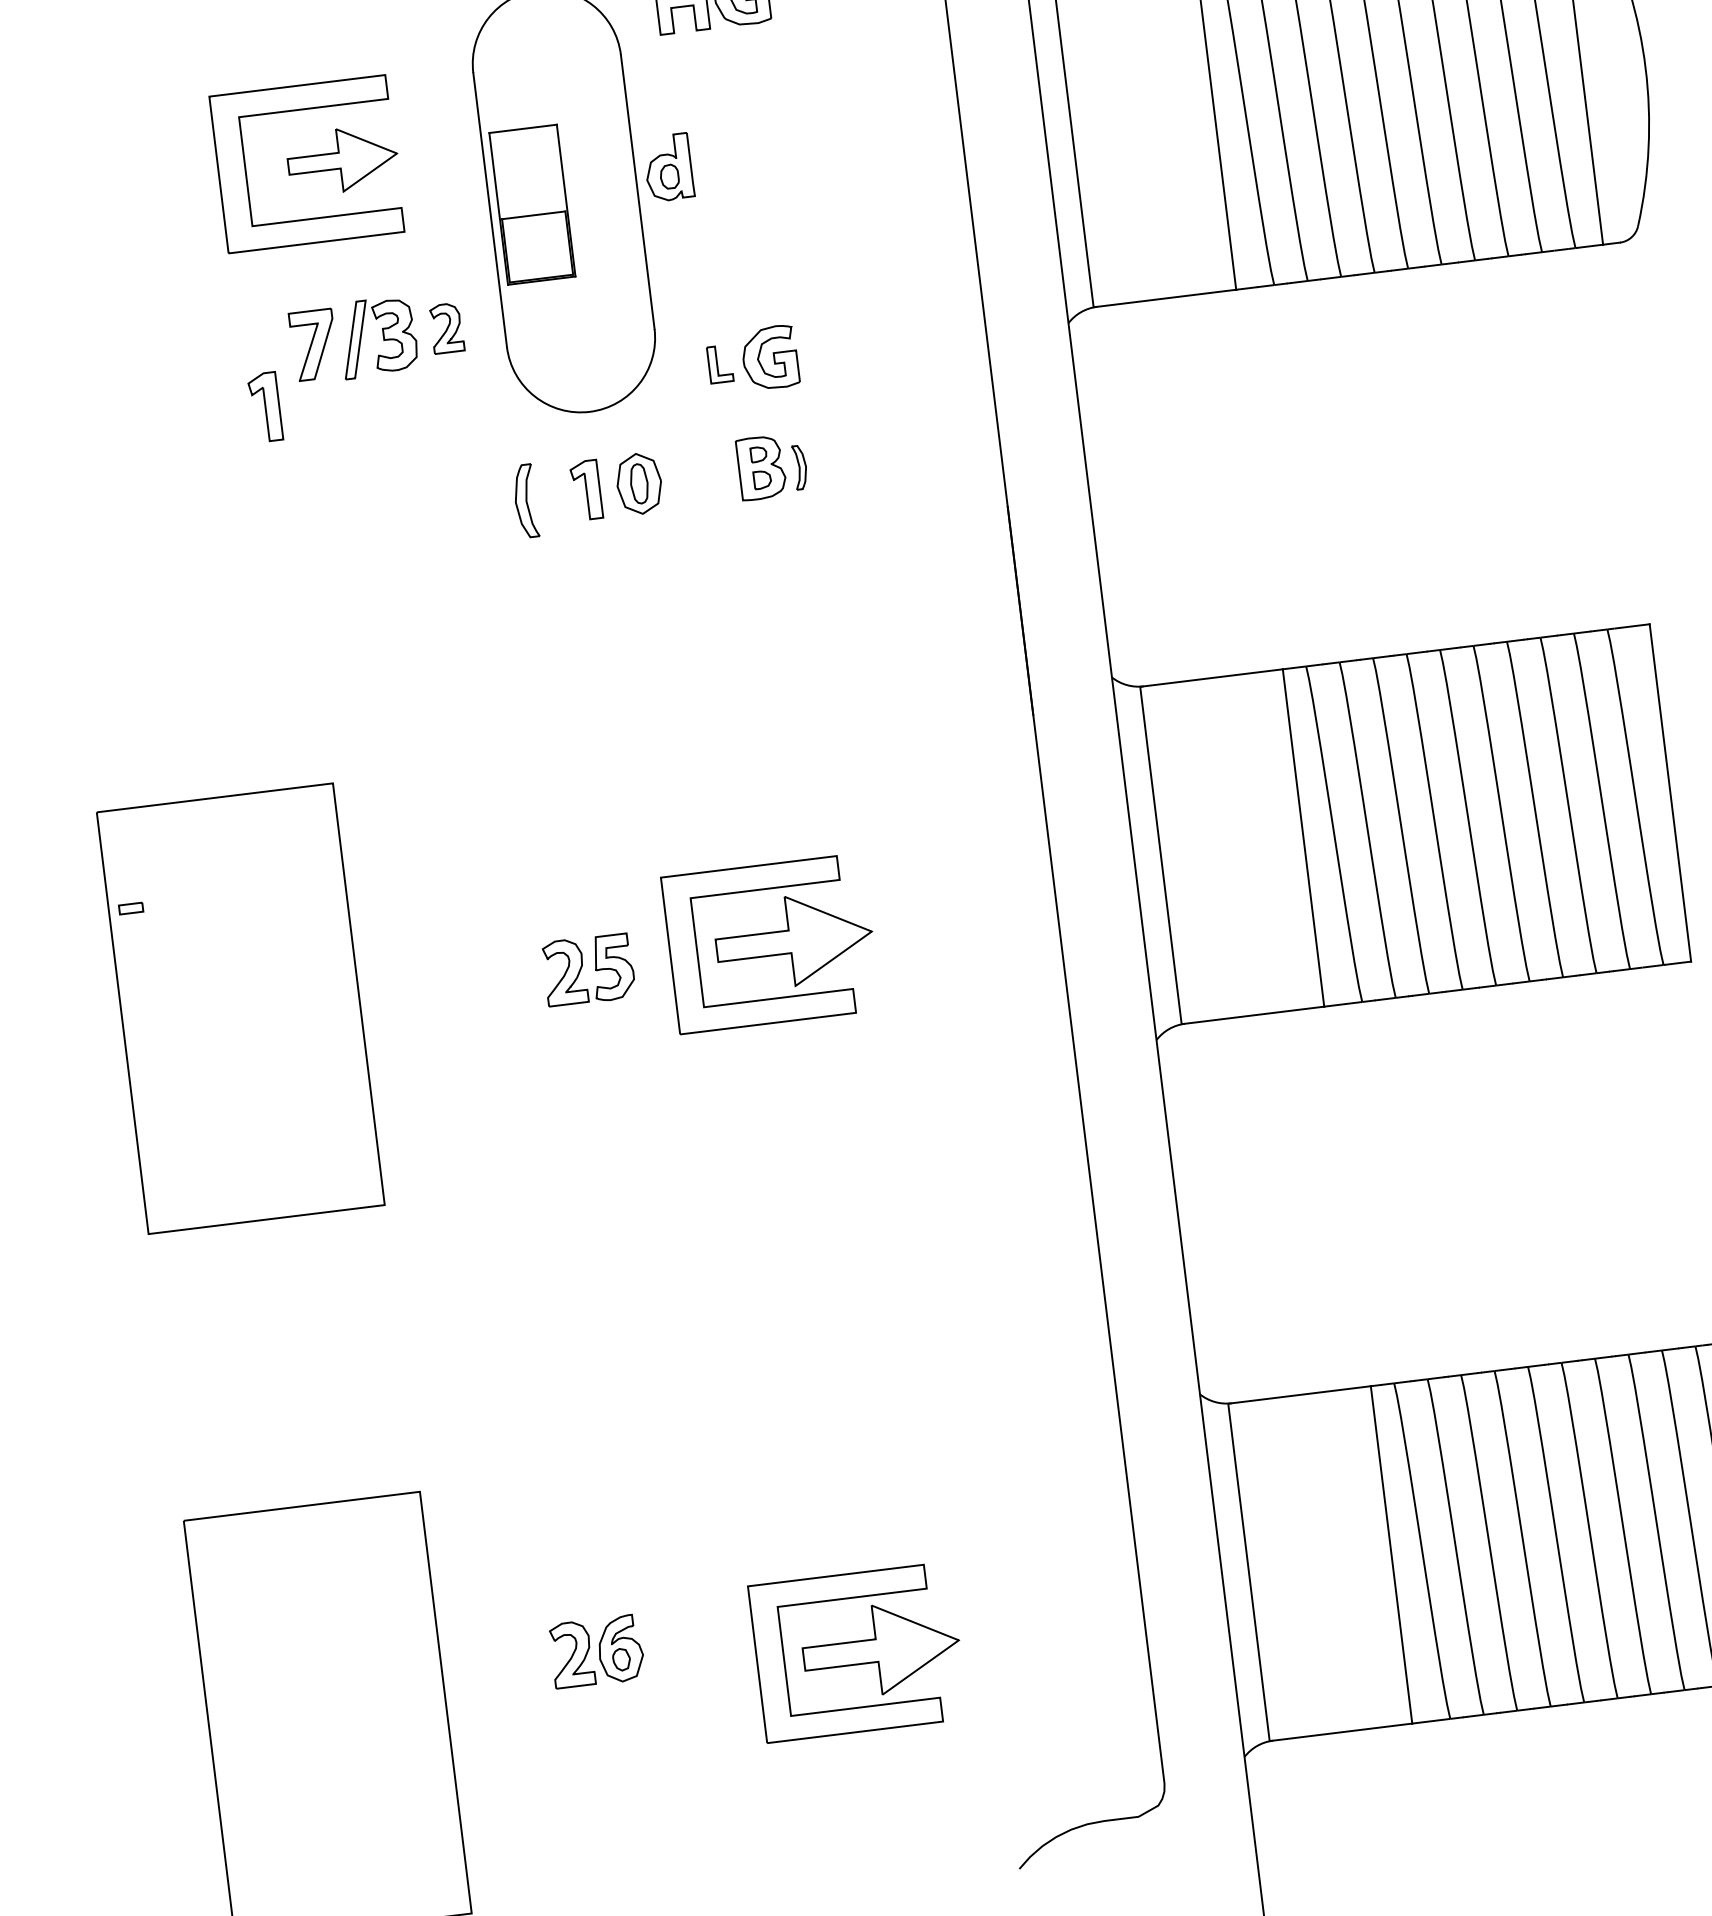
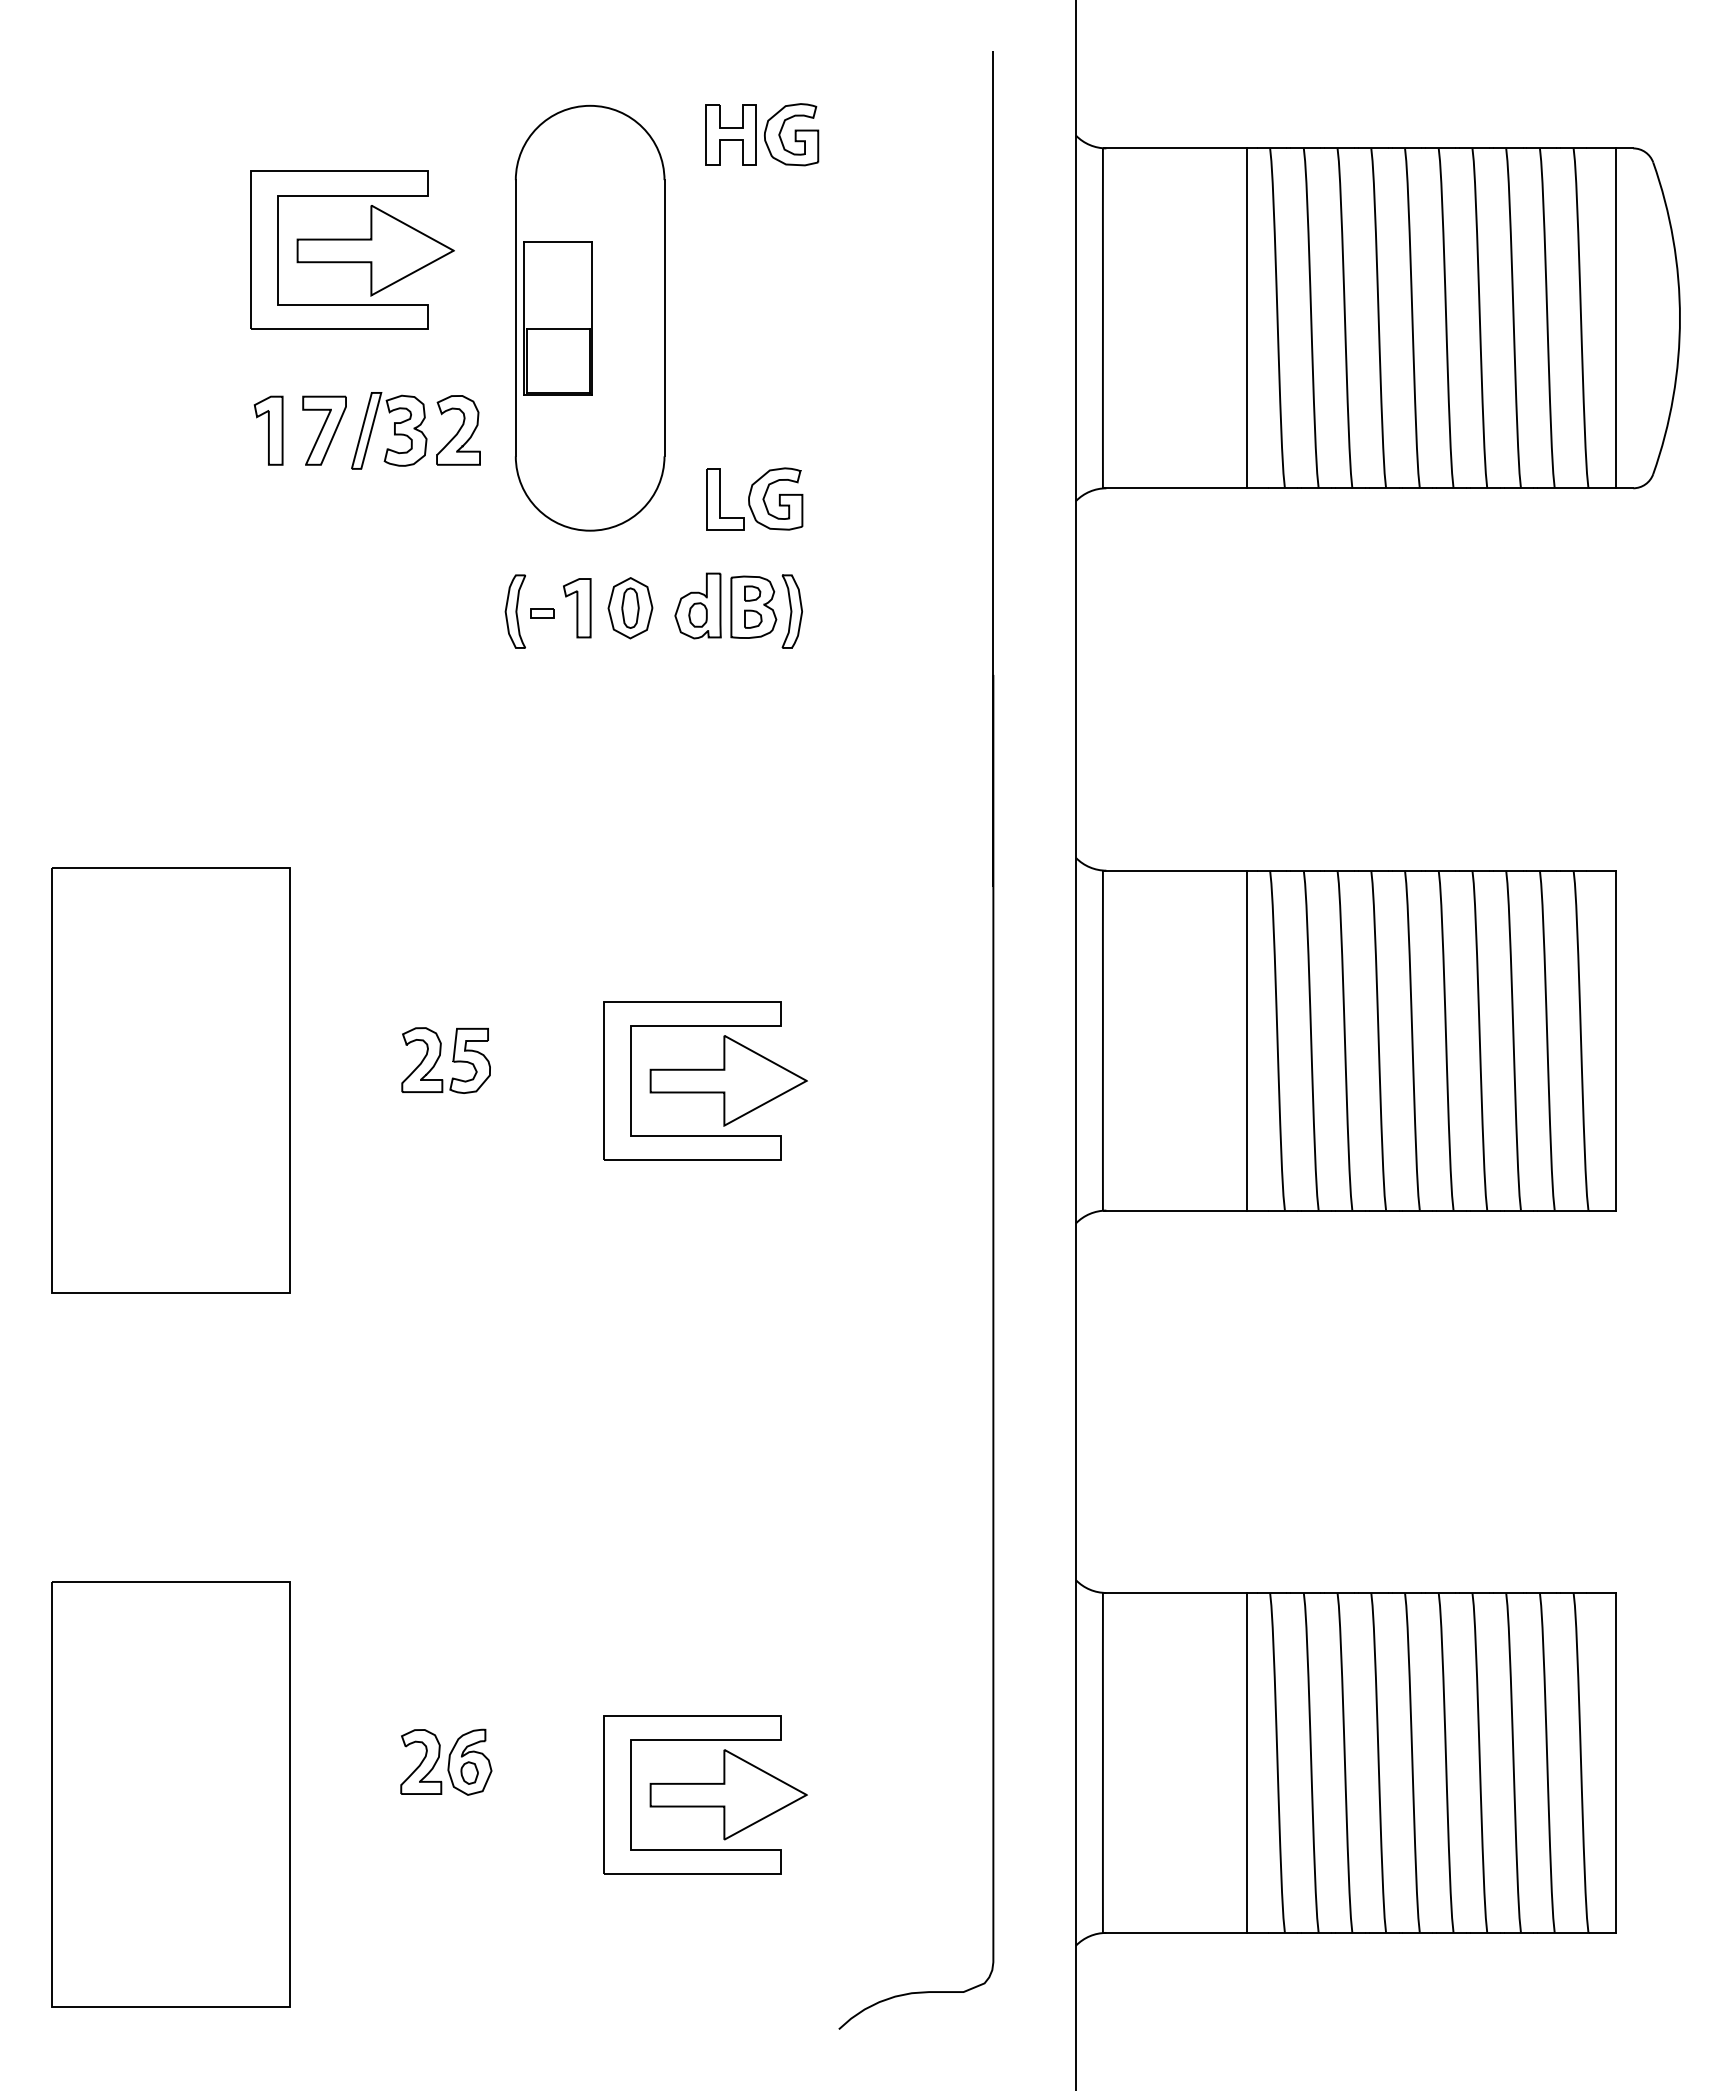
part: (342, 159) -> (375, 250), size x1.43
part: (667, 167) -> (697, 605), moved
part: (446, 328) -> (458, 430), size x1.43
part: (720, 364) -> (725, 499), size x1.67
part: (265, 407) -> (268, 430), moved
part: (799, 467) -> (791, 611), size x1.67
part: (131, 908) -> (542, 613), moved
part: (581, 968) -> (439, 1058), moved

